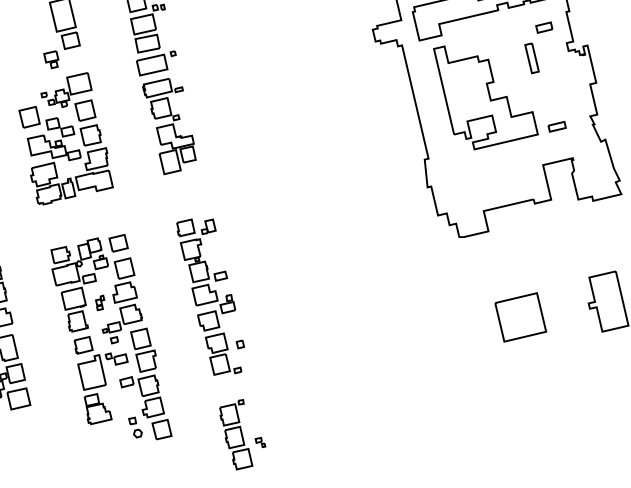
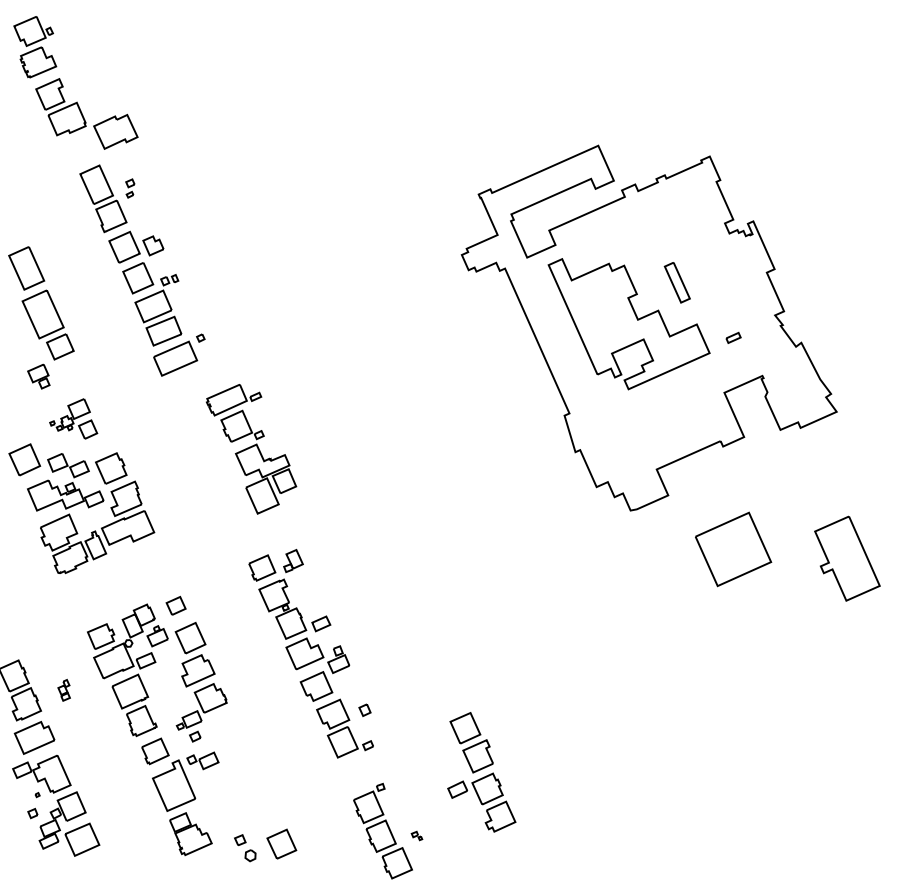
part: (543, 27) -> (690, 208), removed
part: (531, 58) -> (676, 282), moved
part: (70, 94) -> (73, 418), size x0.6
part: (557, 126) -> (733, 337), size x0.6
part: (168, 127) -> (251, 449), moved
part: (118, 242) -> (175, 605), size x0.7
part: (99, 302) -> (63, 689), moved
part: (520, 317) -> (733, 549), moved
part: (146, 373) -> (481, 772), moved
part: (260, 441) -> (416, 835), size x0.7

